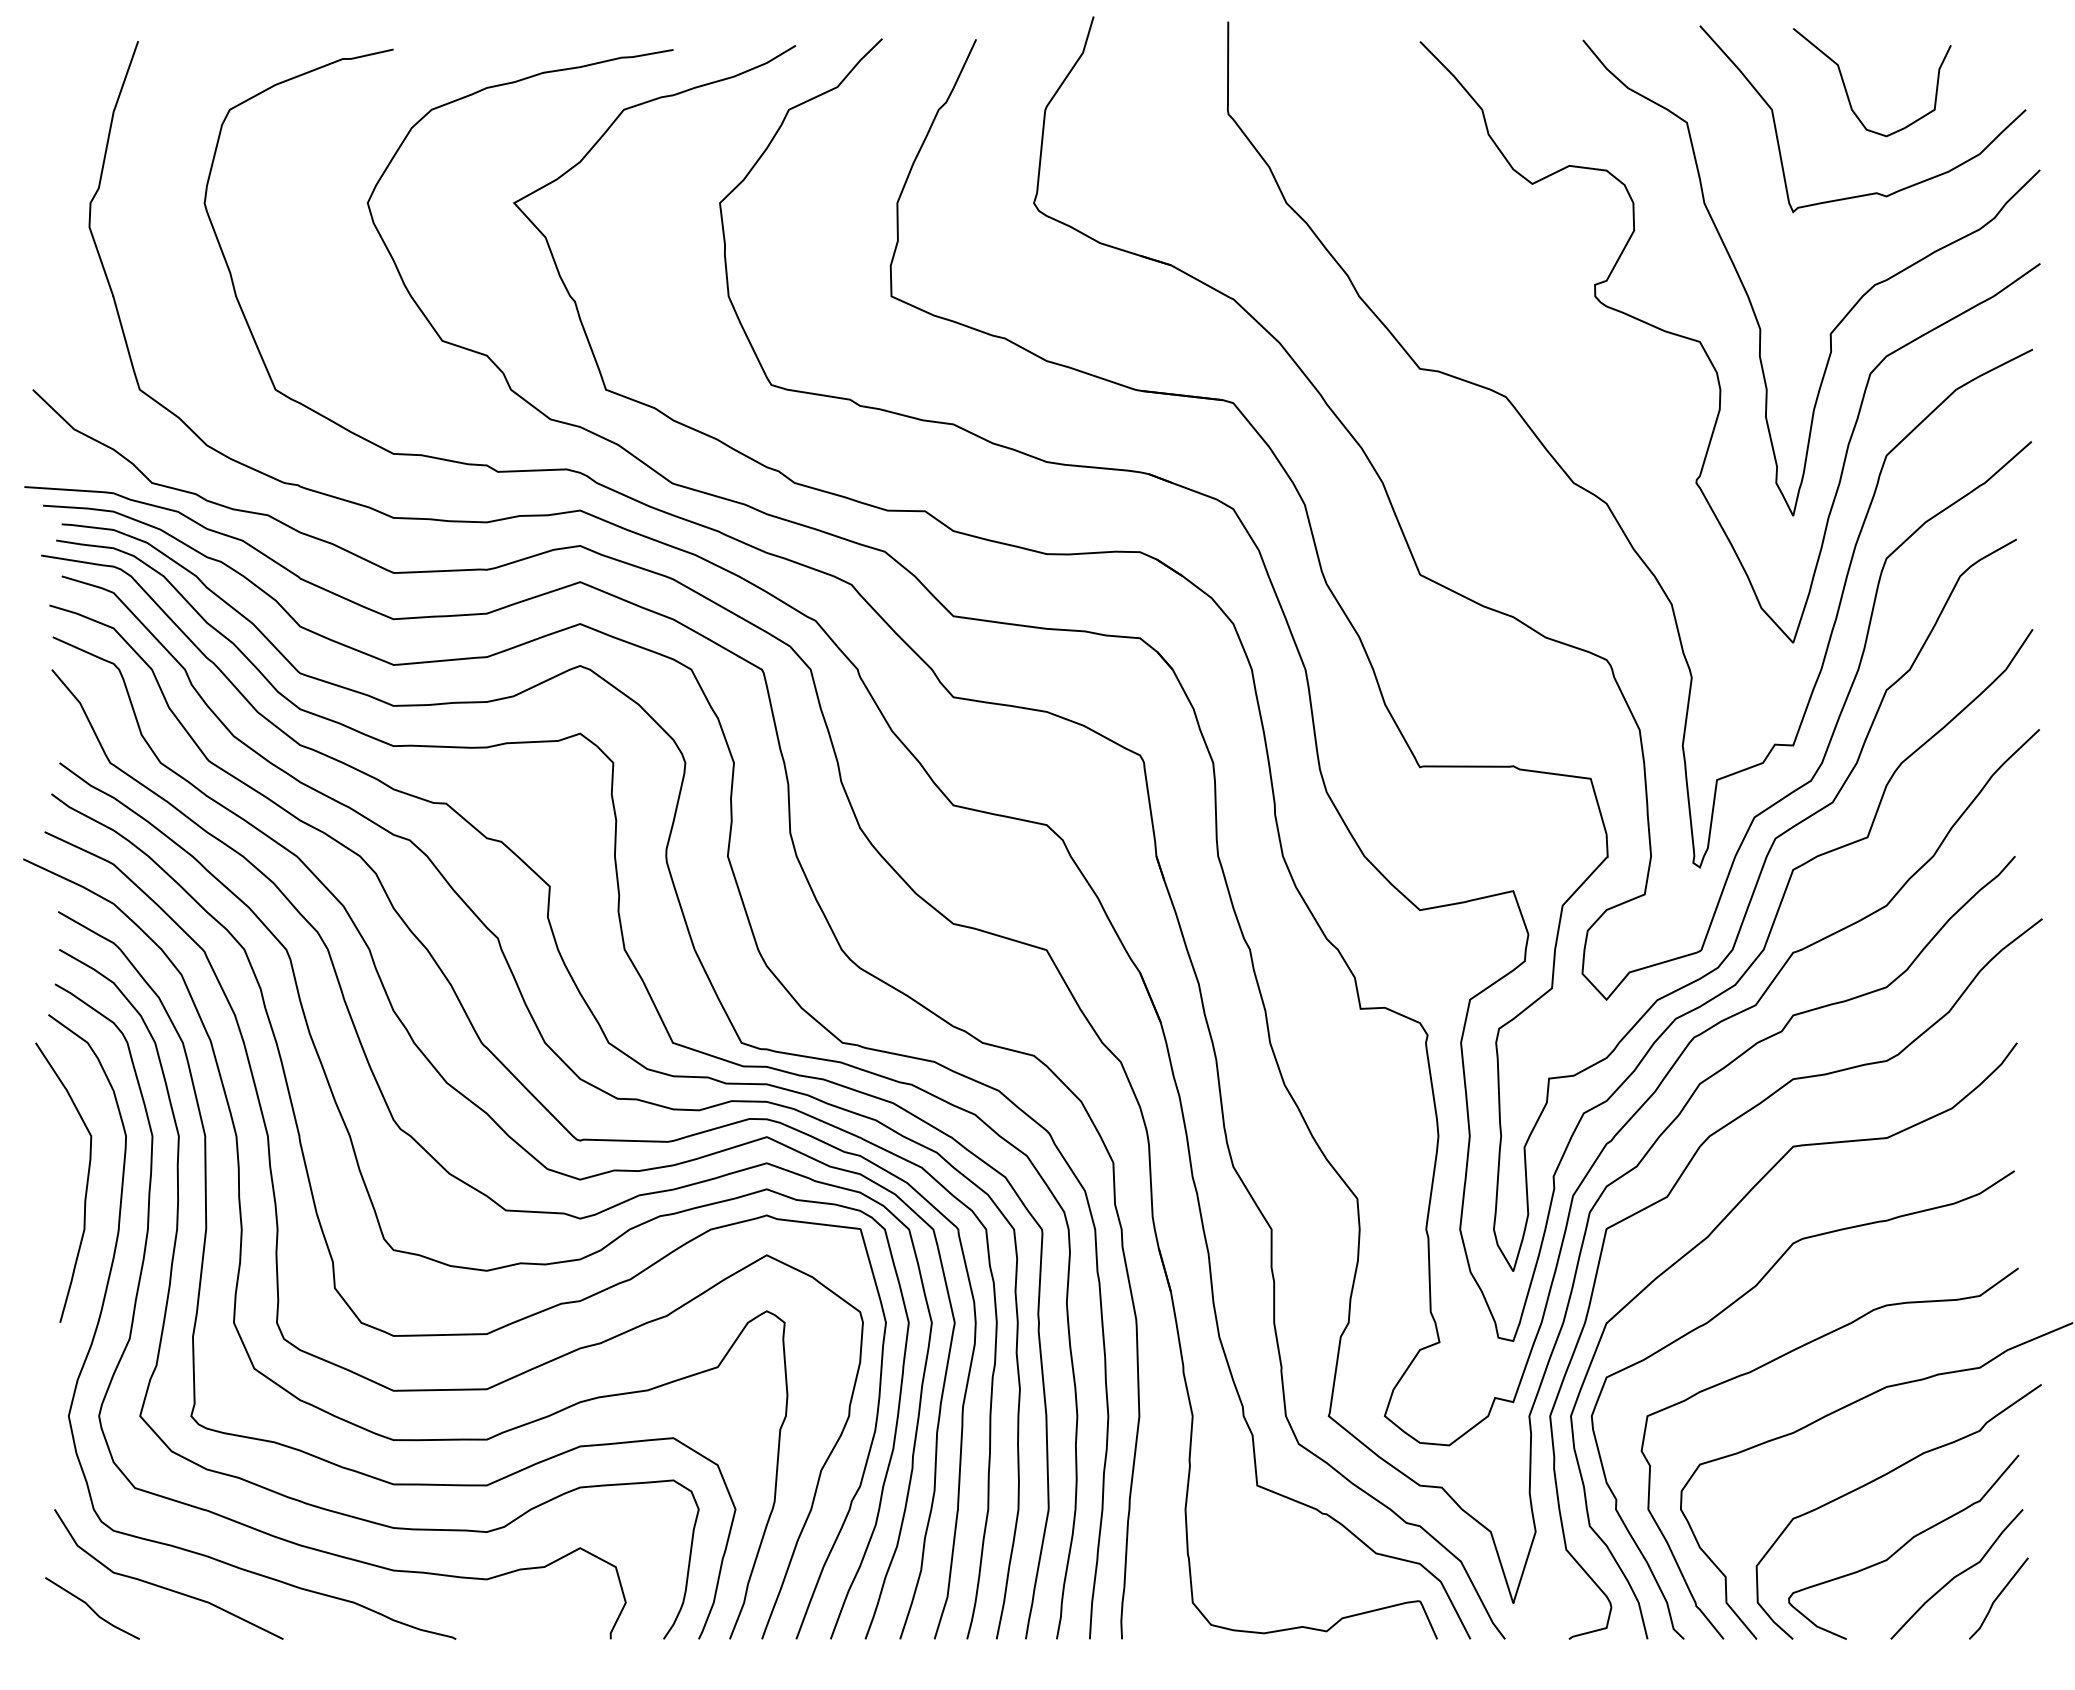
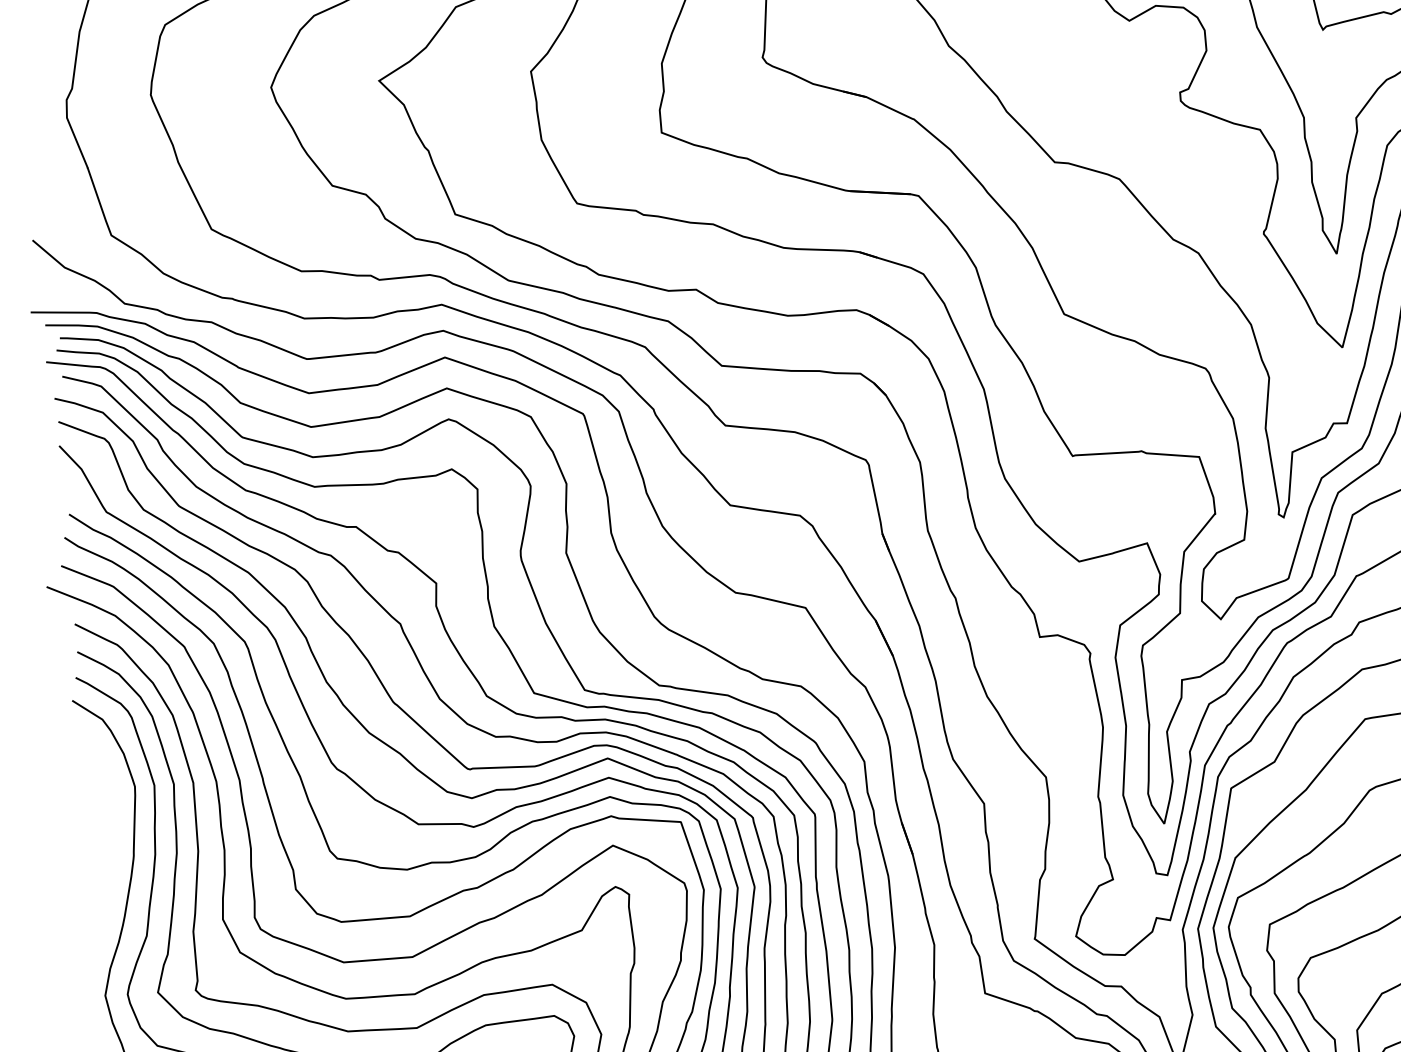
curve: (86, 1182) -> (107, 822), removed

